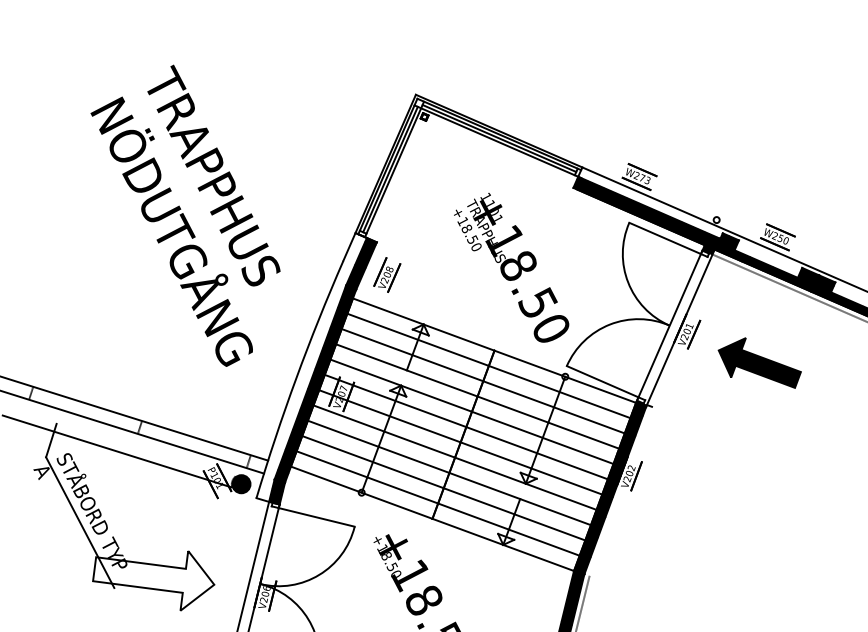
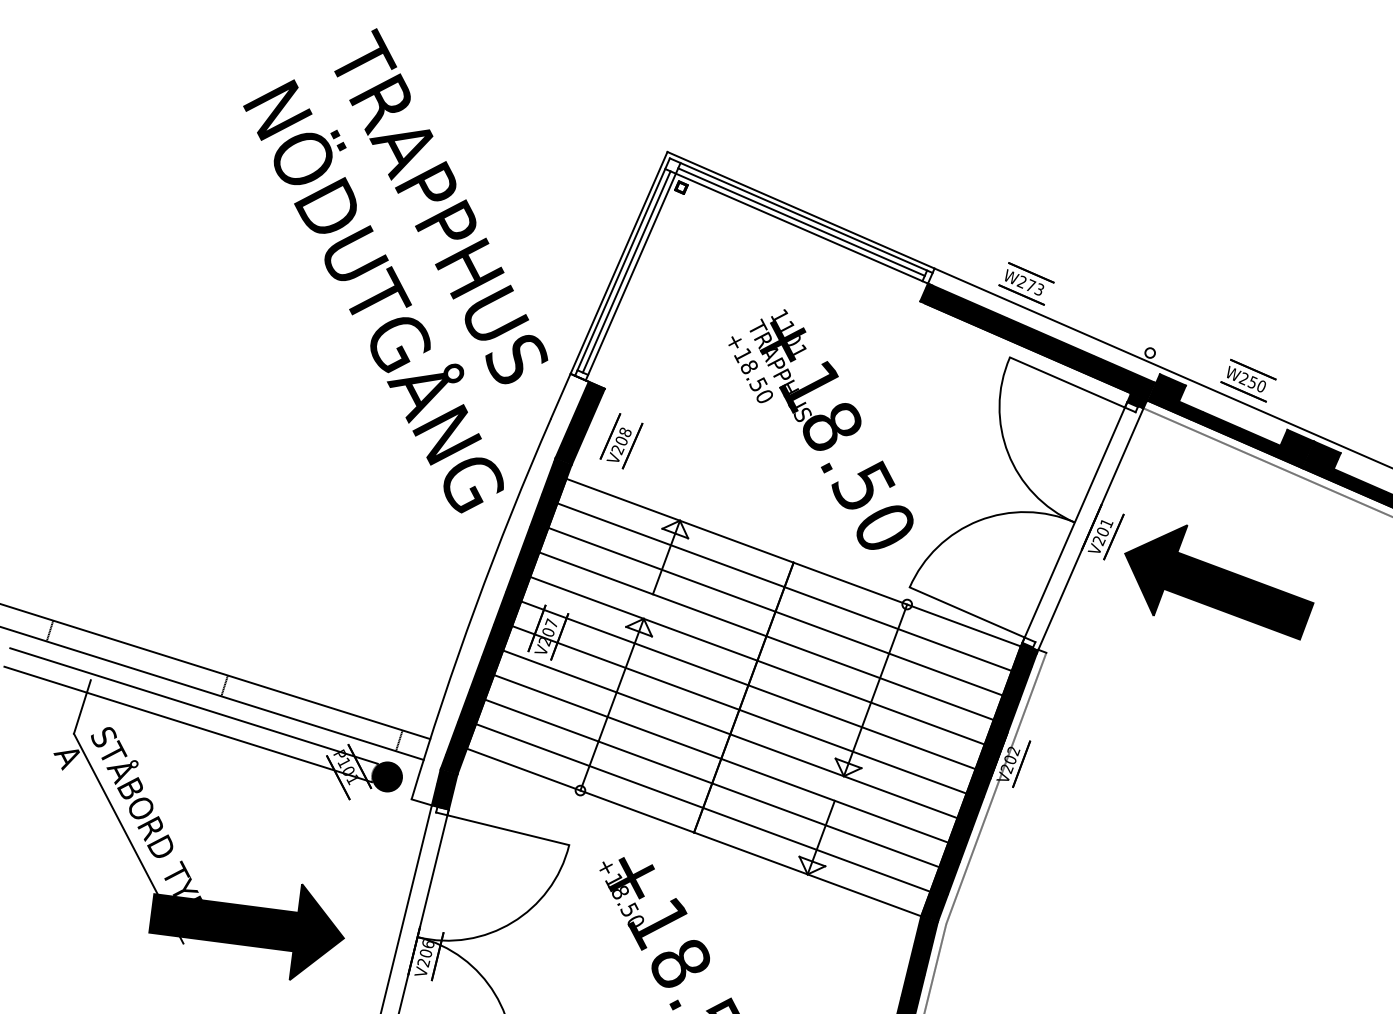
text: (185, 215) -> (395, 270), moved
part: (759, 362) -> (1218, 581), size x1.43
line: (120, 440) -> (193, 706), added
line: (620, 490) -> (995, 787), added
fill: (153, 580) -> (246, 931), added

